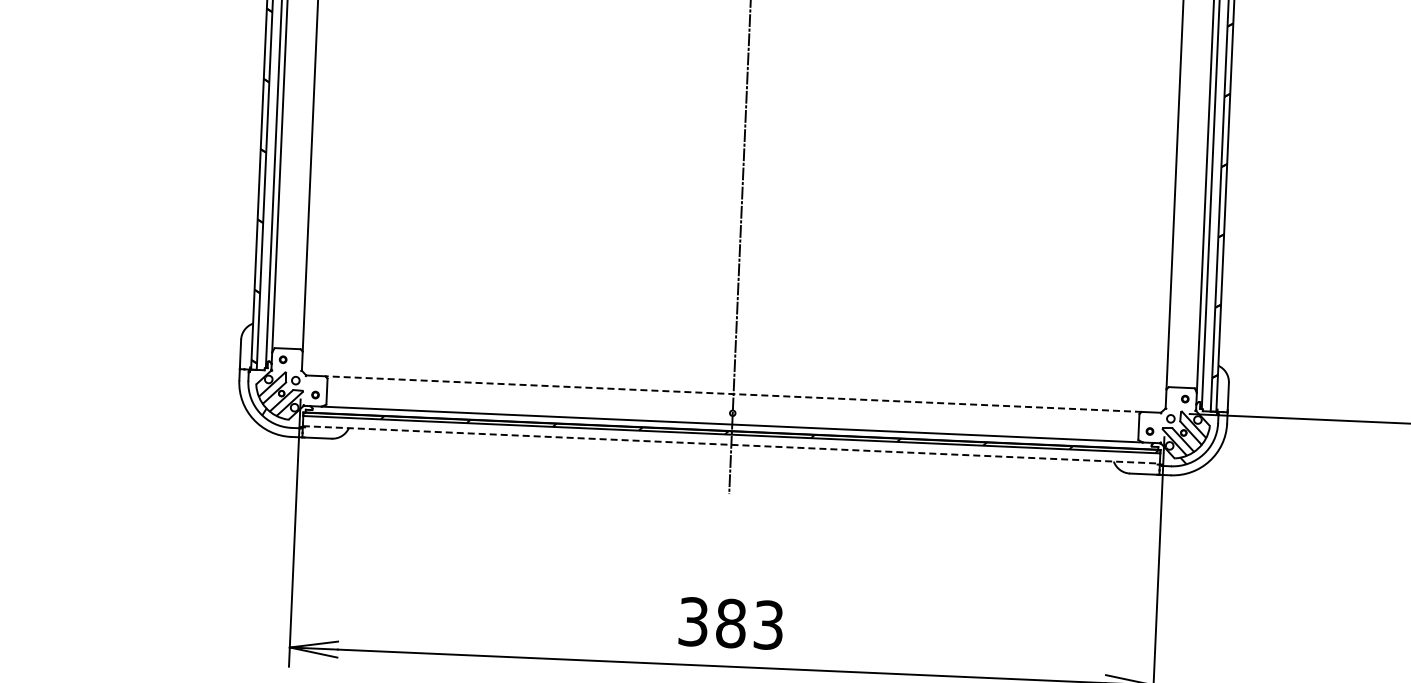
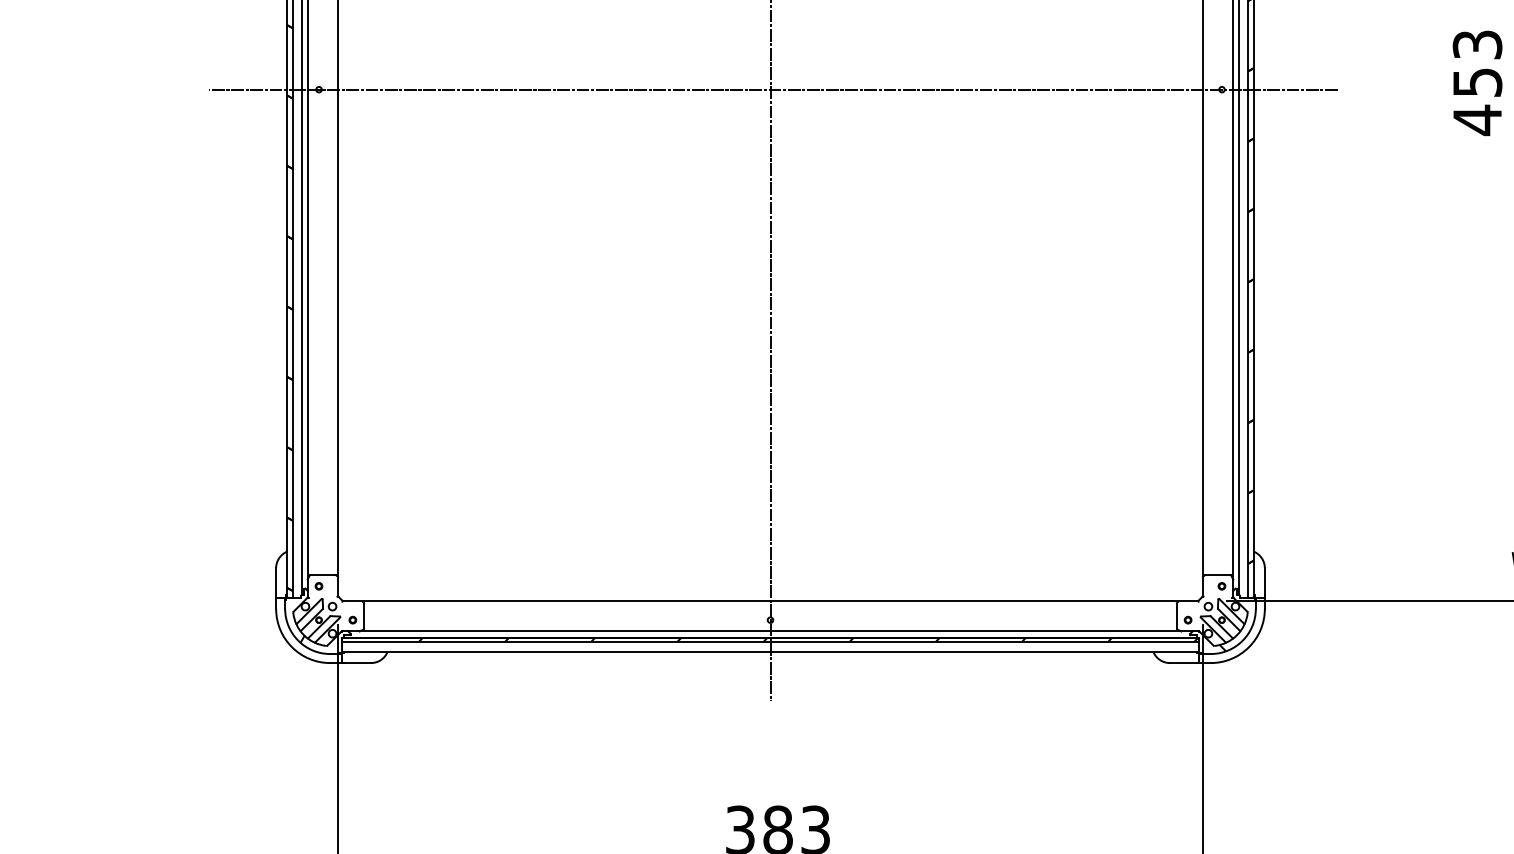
line: (733, 393) -> (770, 600), dashed -> solid
line: (731, 444) -> (770, 651), dashed -> solid

